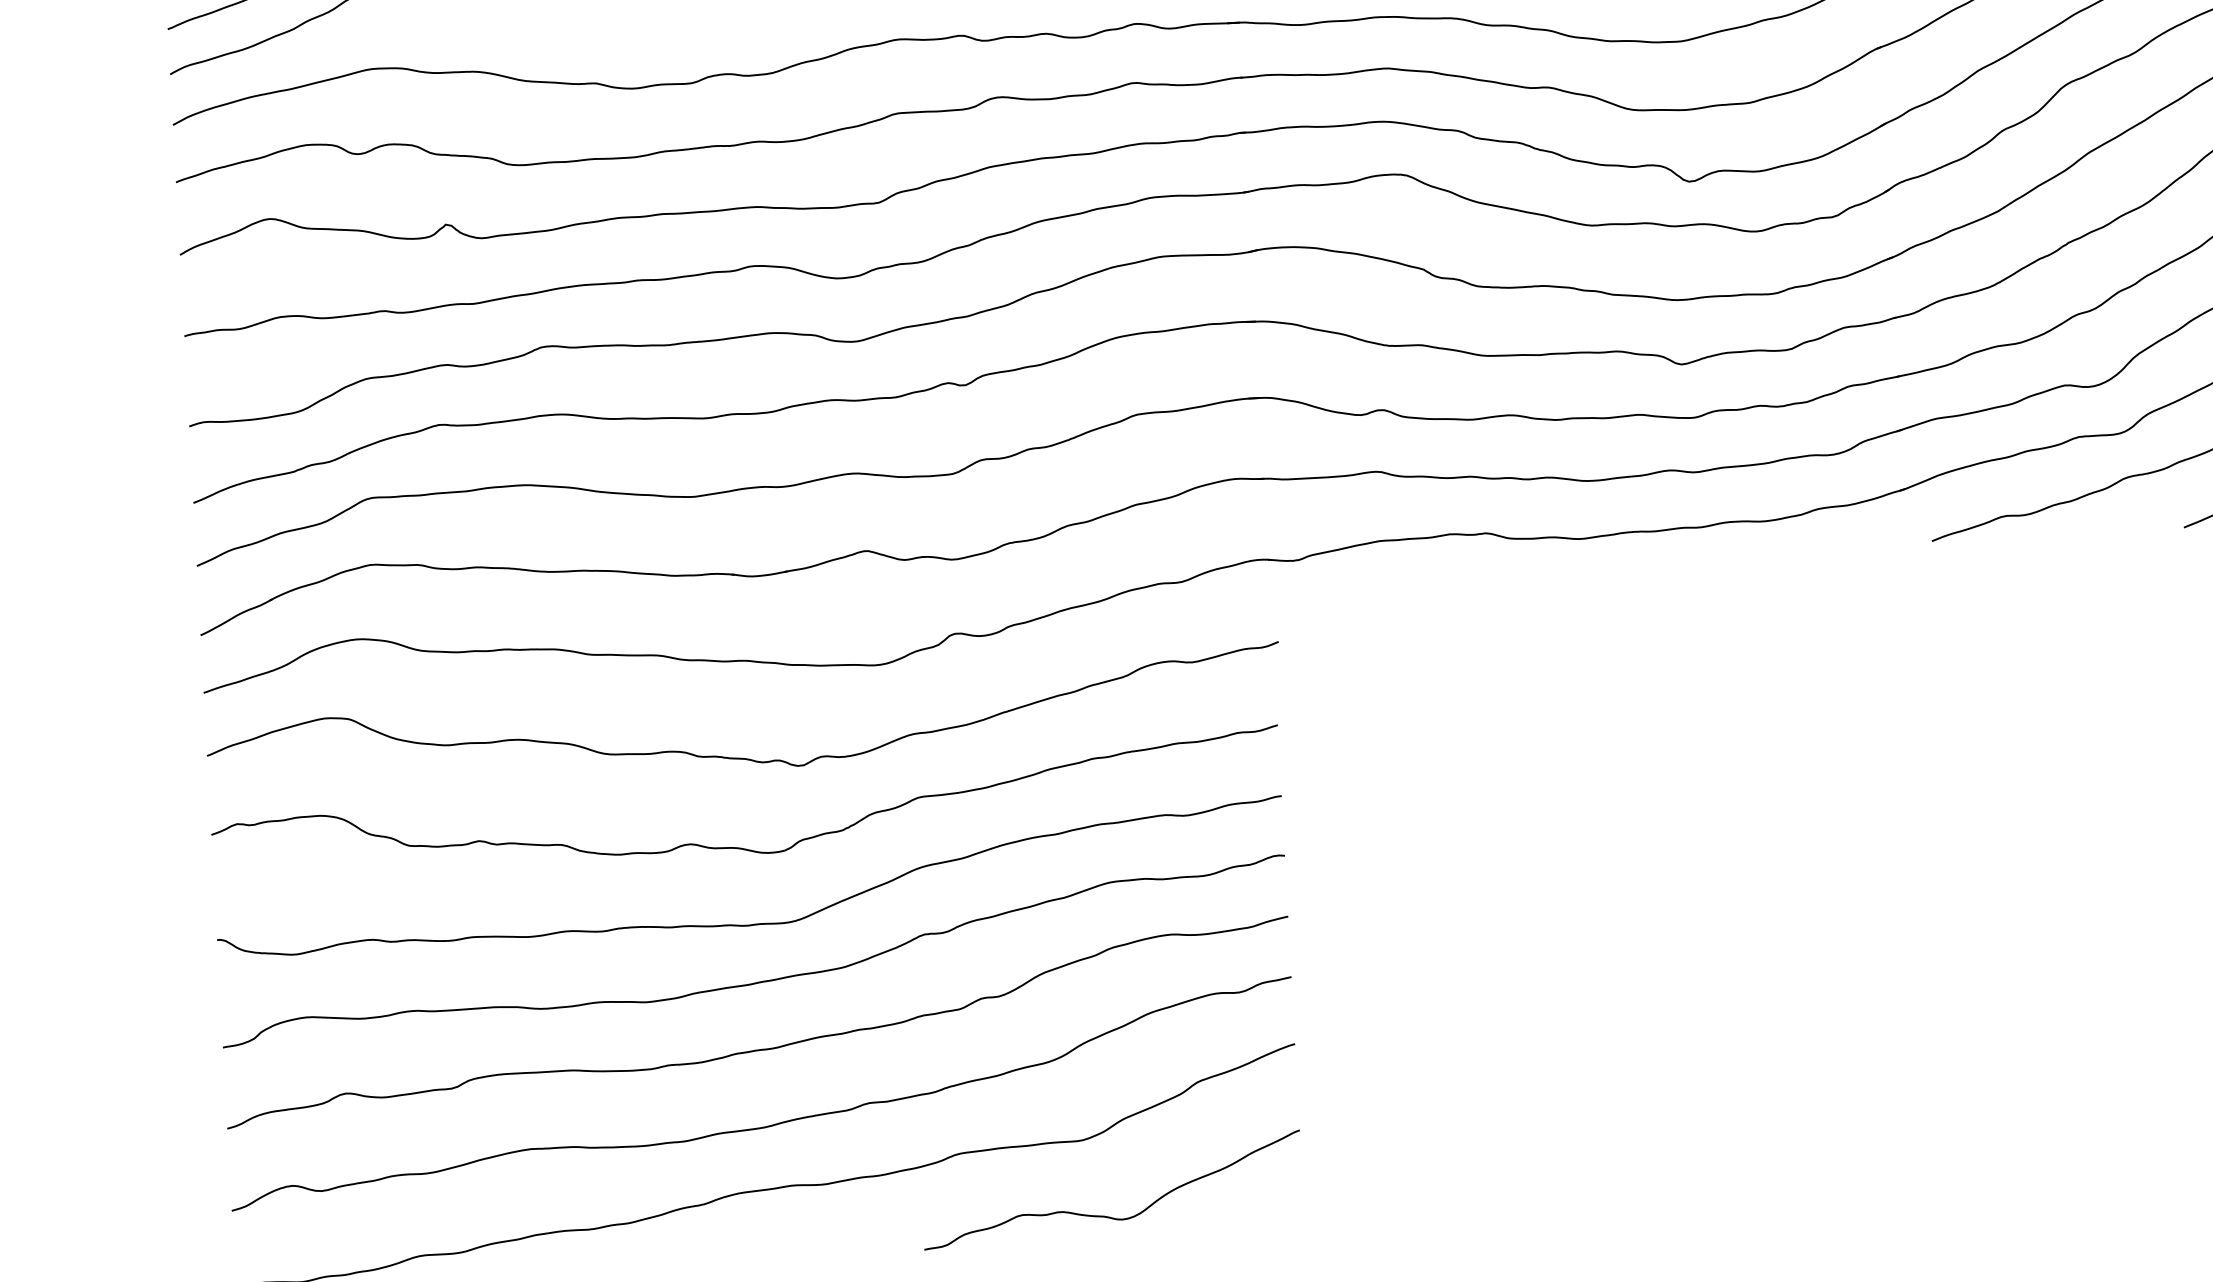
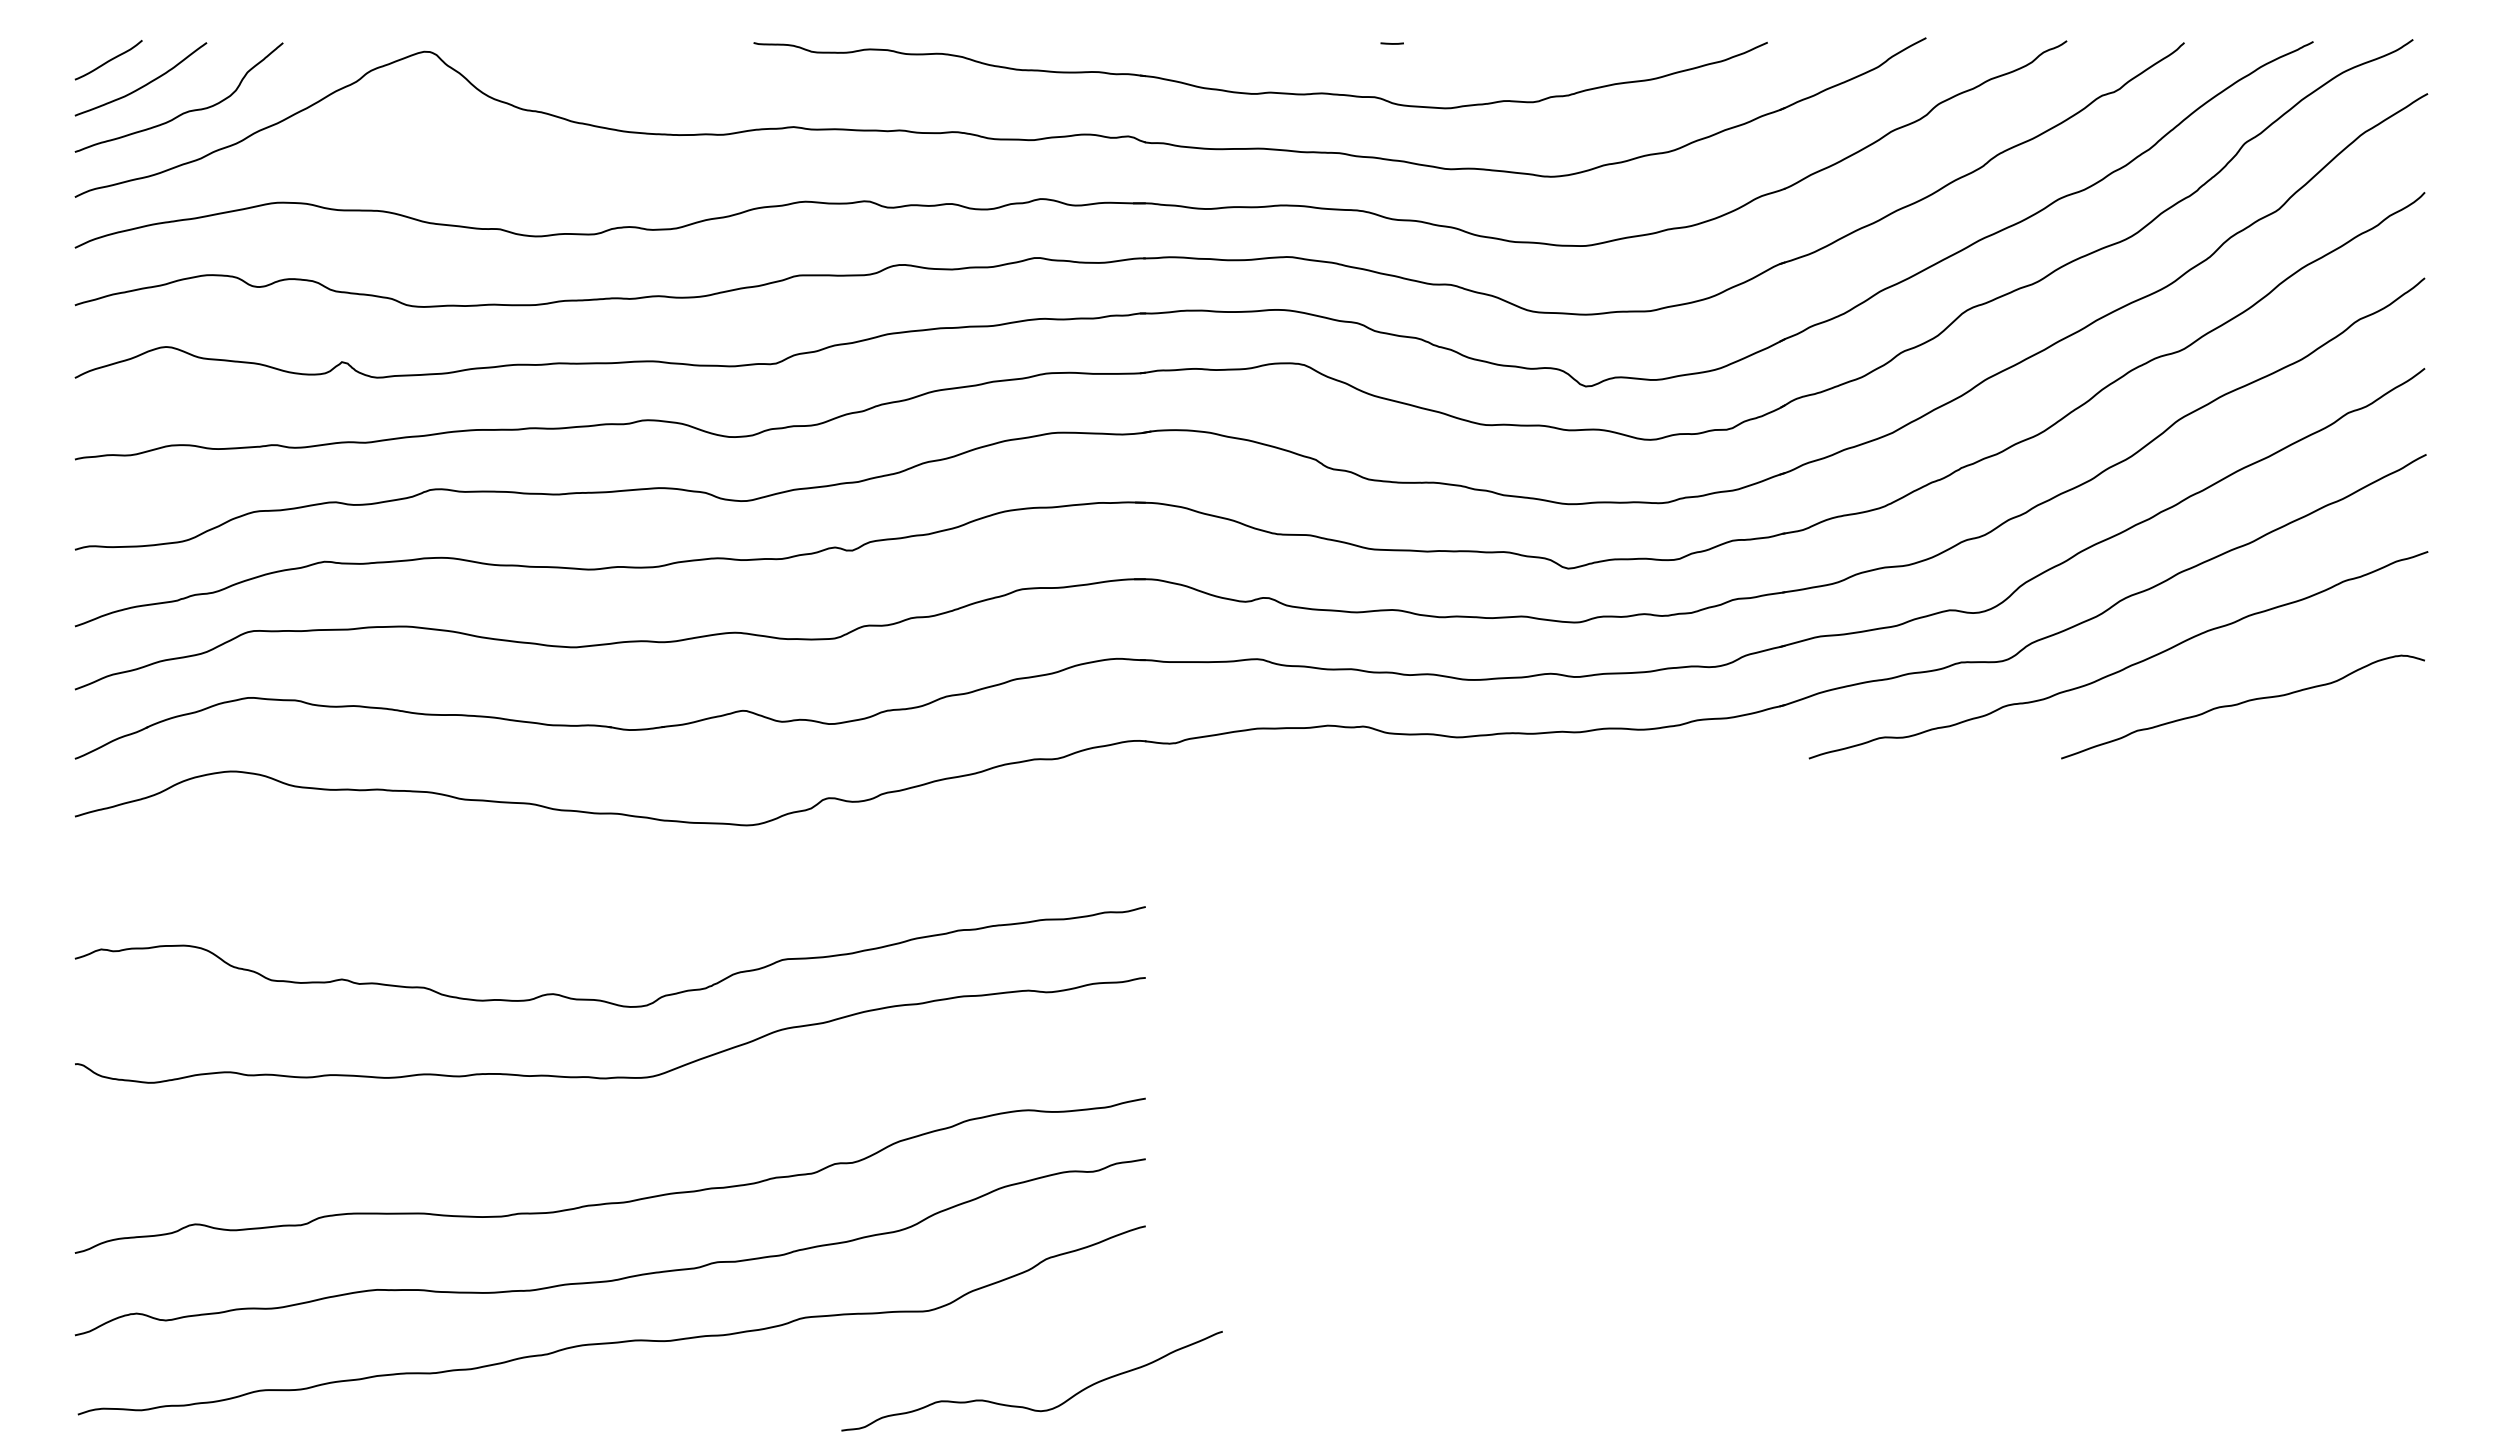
curve: (744, 757) -> (611, 910), removed
curve: (759, 981) -> (614, 1134), removed
curve: (1105, 1215) -> (1024, 1406), moved

